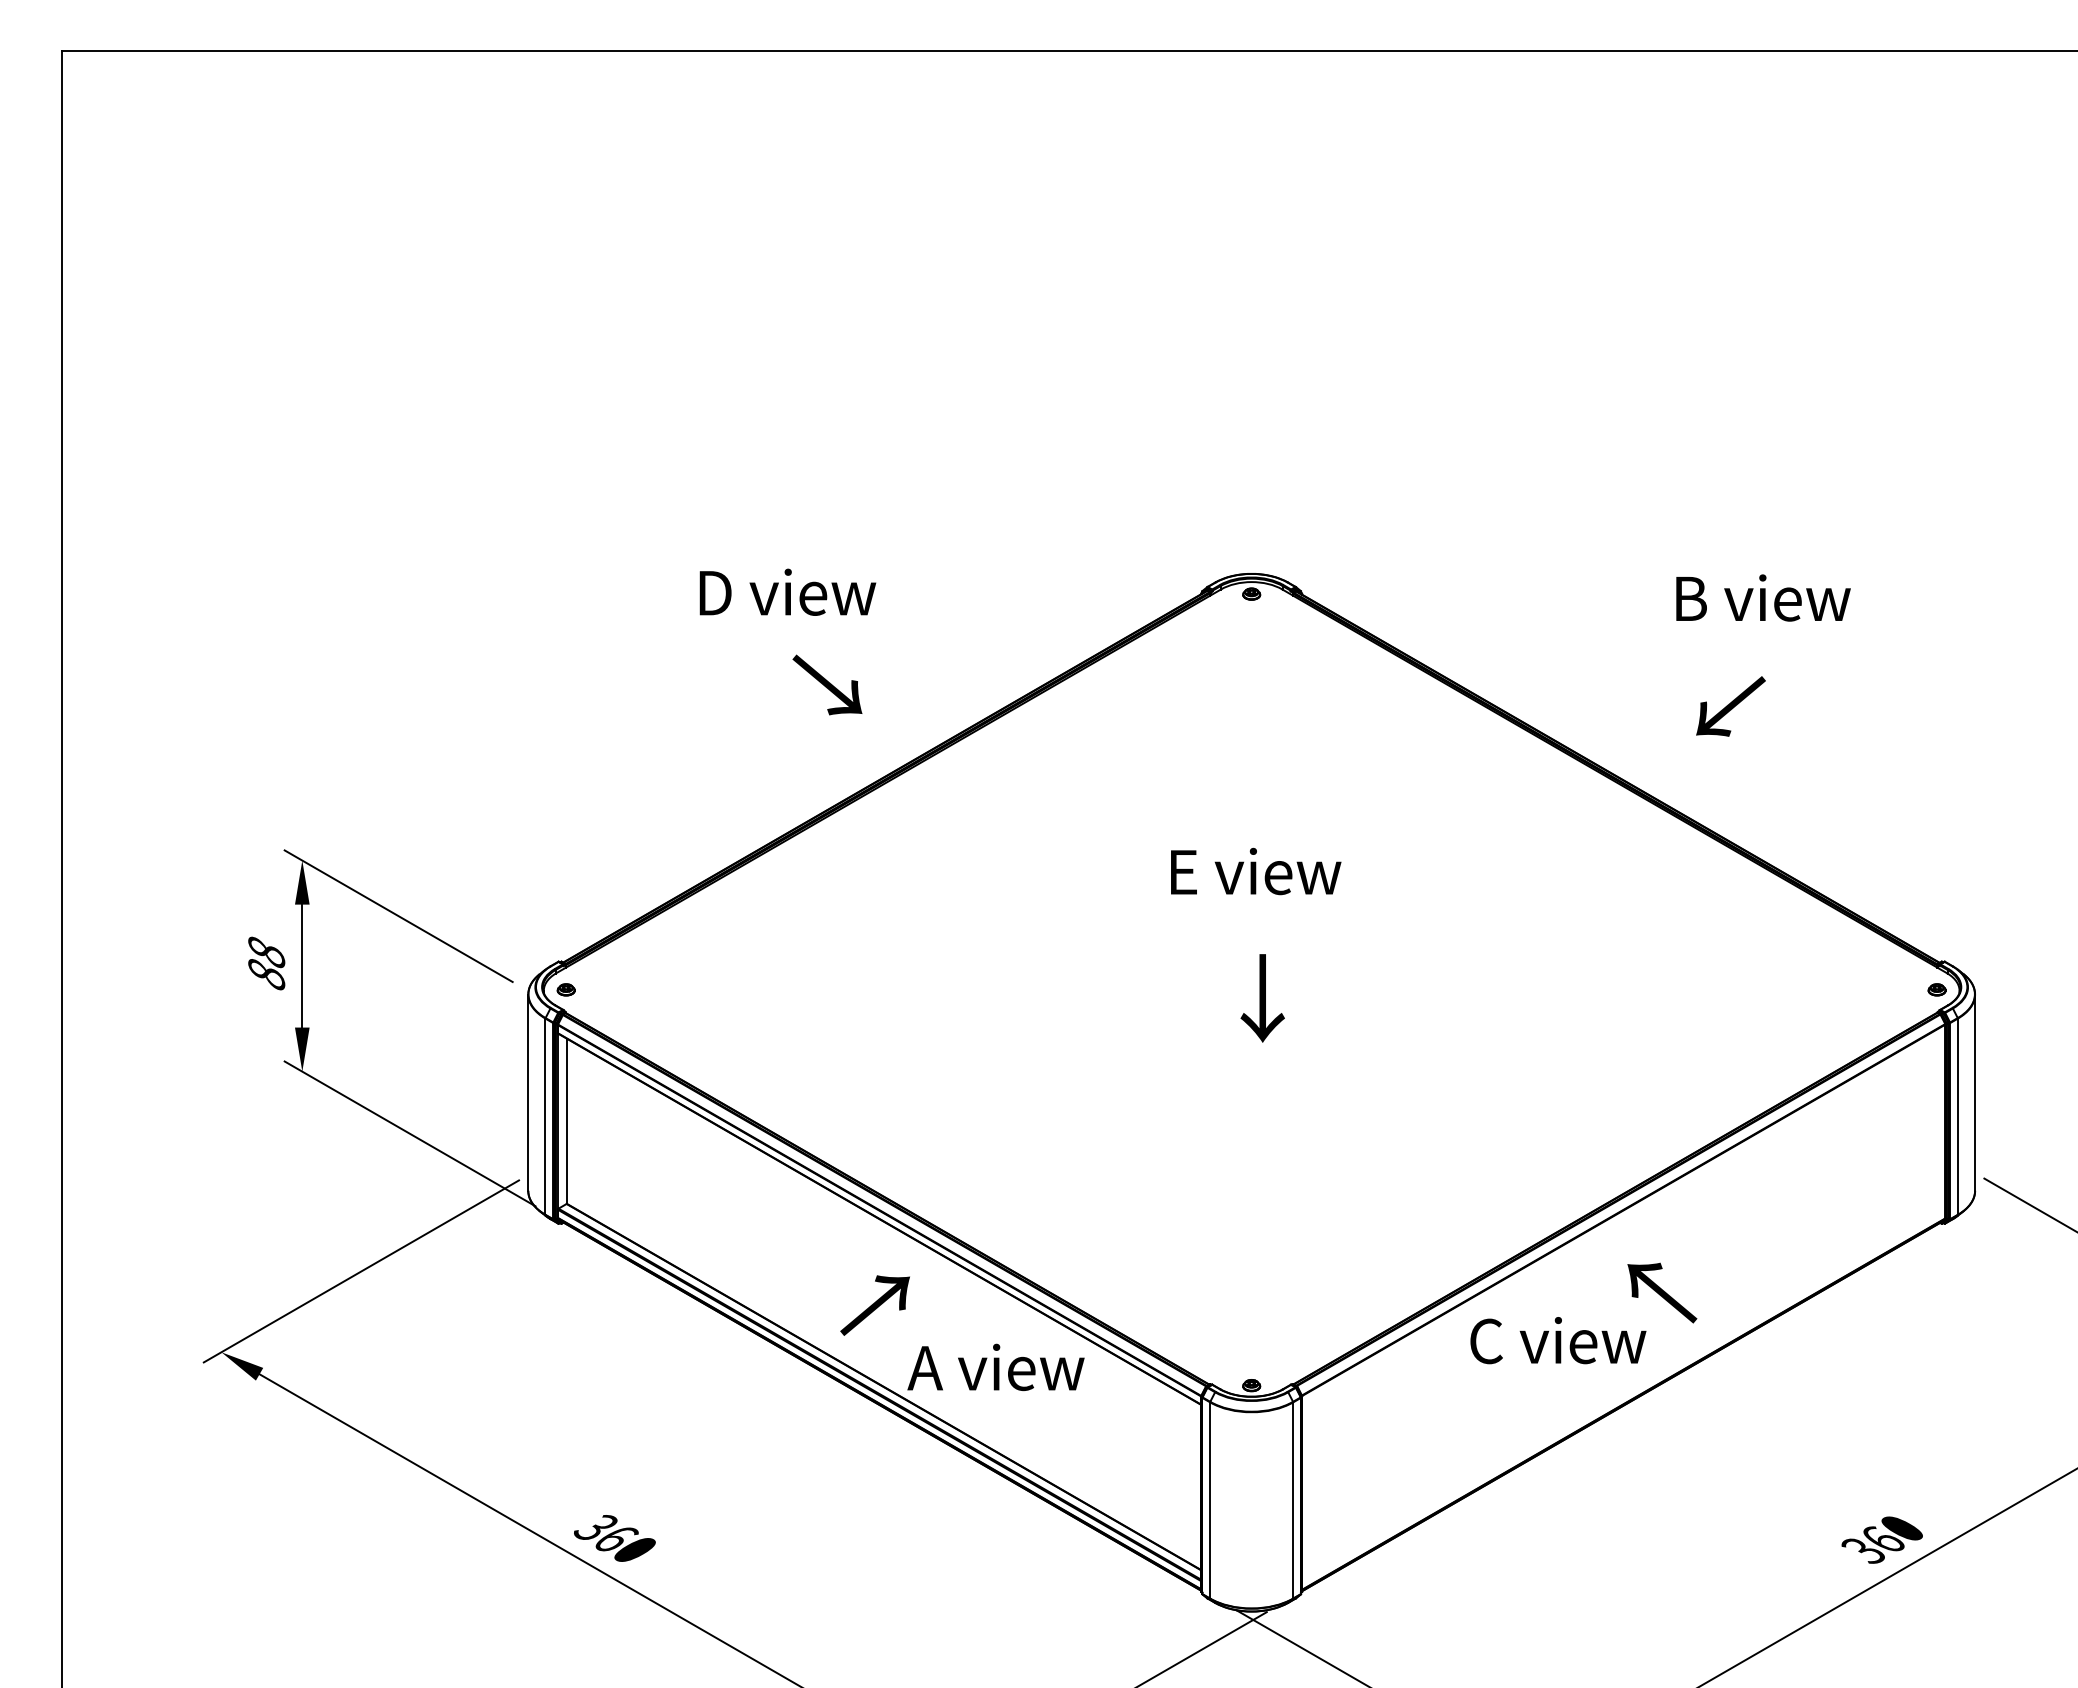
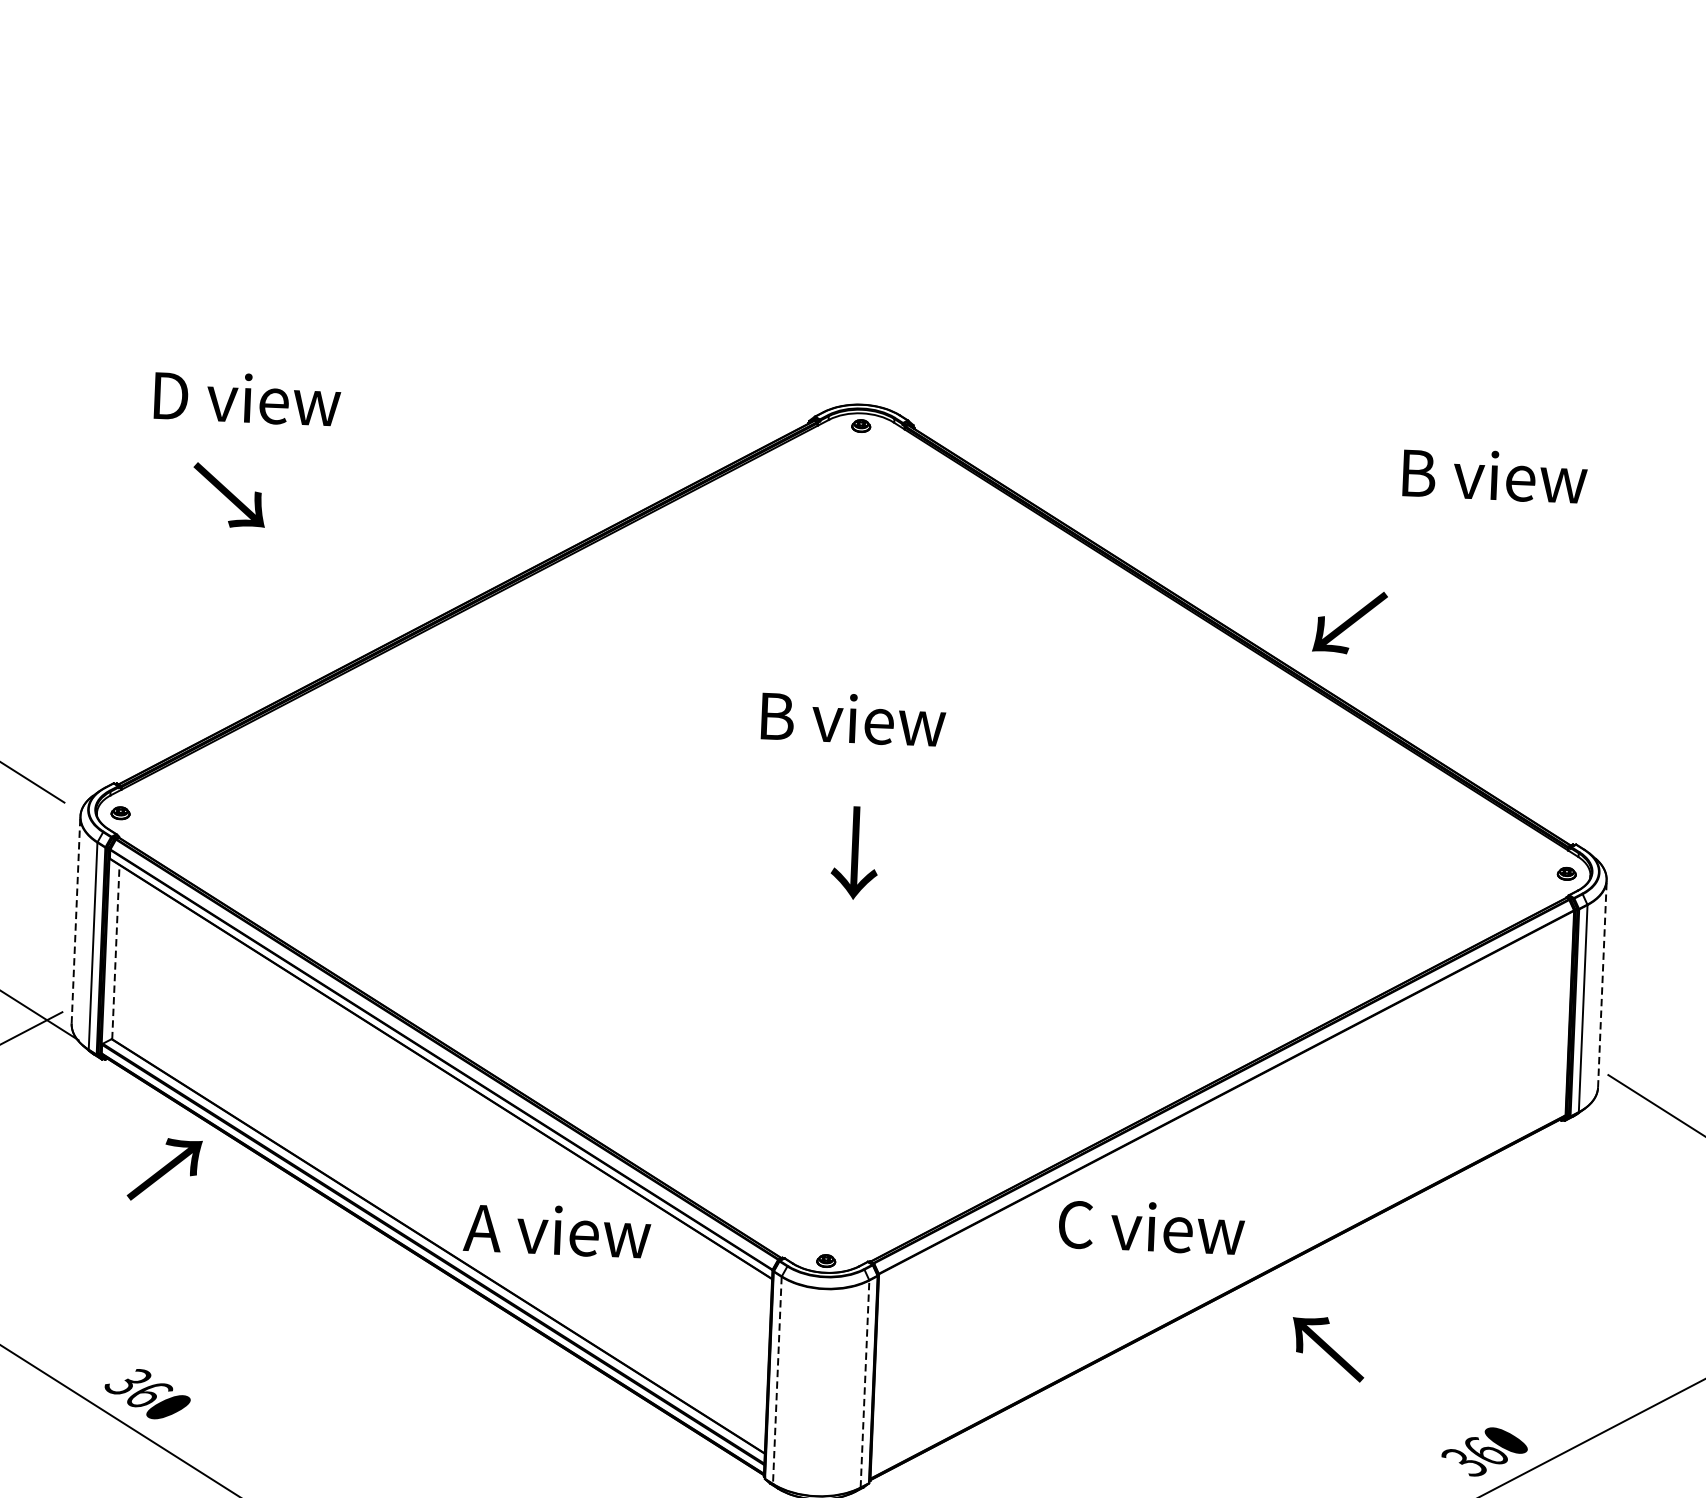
text: (787, 591) -> (247, 397), moved
text: (1763, 597) -> (1495, 475), moved
text: (827, 684) -> (229, 495), moved
text: (1730, 706) -> (1349, 622), moved
text: (1256, 871) -> (854, 718), E view -> B view
line: (528, 1092) -> (76, 919), solid -> dashed
line: (1975, 1092) -> (1602, 983), solid -> dashed
line: (567, 1121) -> (116, 952), solid -> dashed
text: (1662, 1292) -> (1328, 1348), moved
text: (874, 1305) -> (164, 1169), moved
line: (1293, 1499) -> (865, 1383), solid -> dashed
line: (1210, 1500) -> (777, 1380), solid -> dashed

